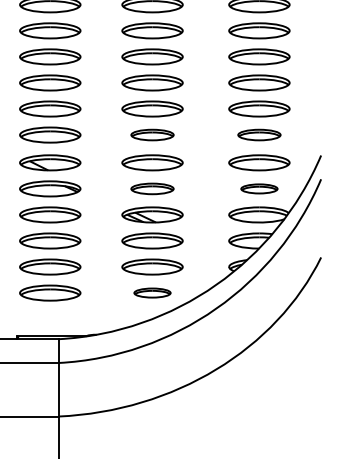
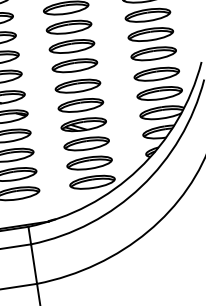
part: (152, 134) -> (74, 65), size x1.43
part: (259, 134) -> (153, 53), size x1.43
part: (152, 188) -> (80, 105), size x1.43
part: (259, 188) -> (159, 93), size x1.67
part: (152, 292) -> (92, 181), size x1.67

